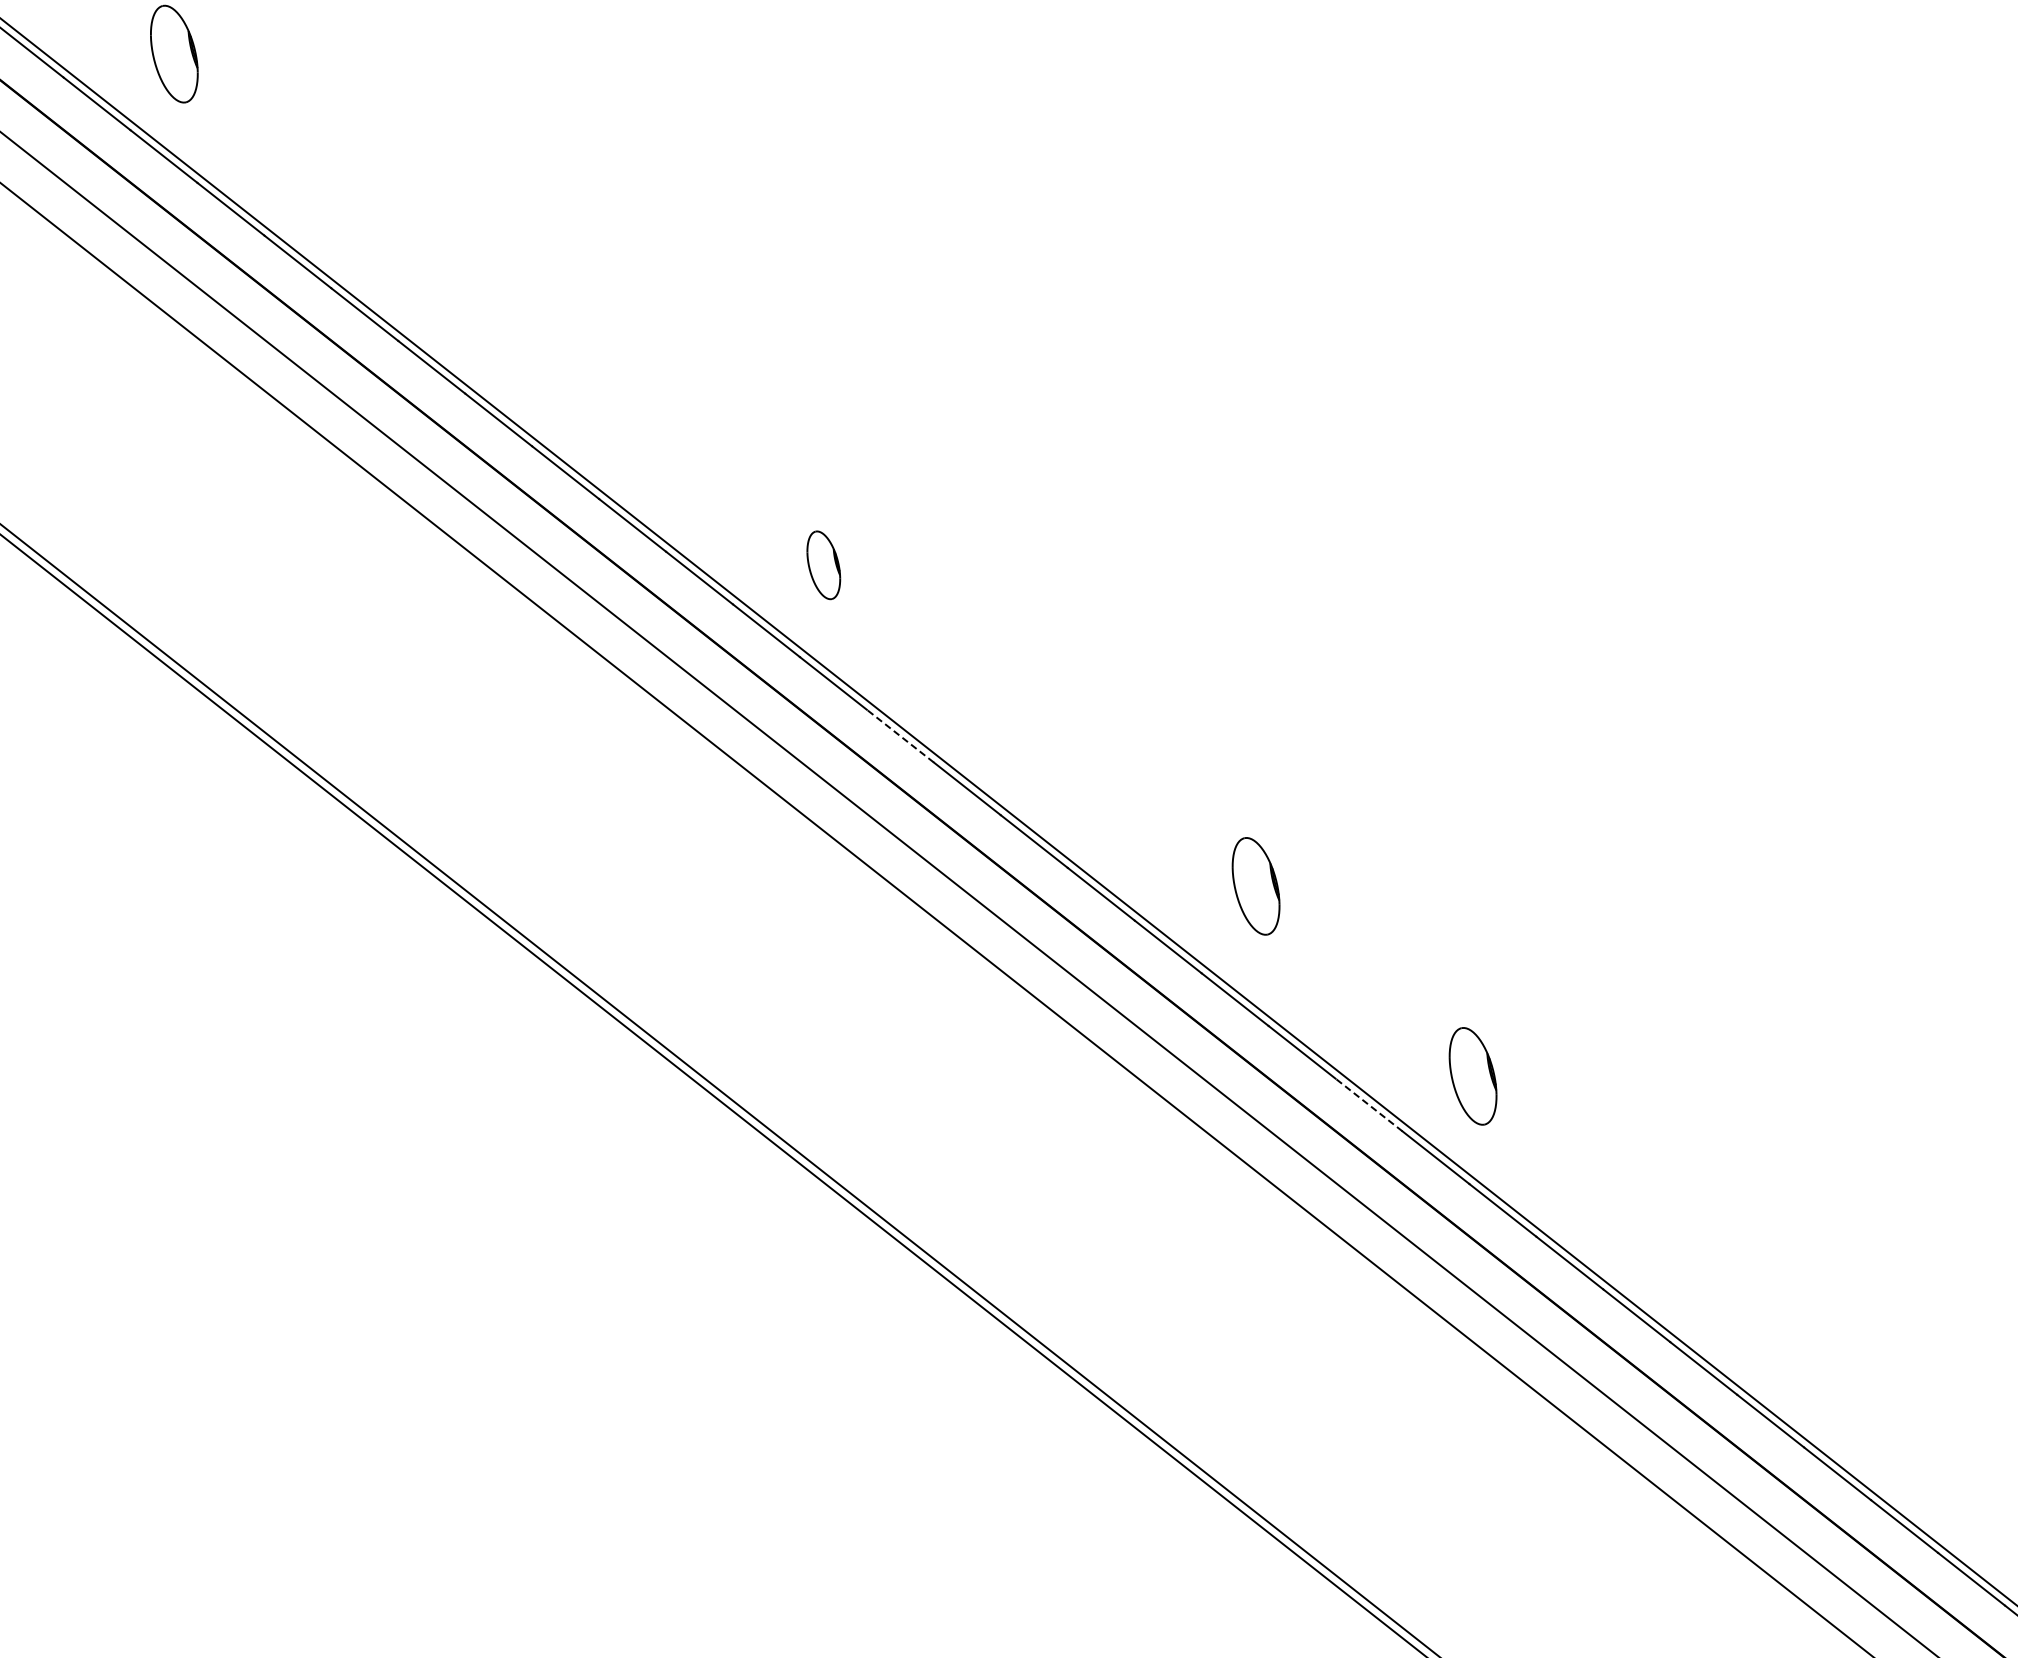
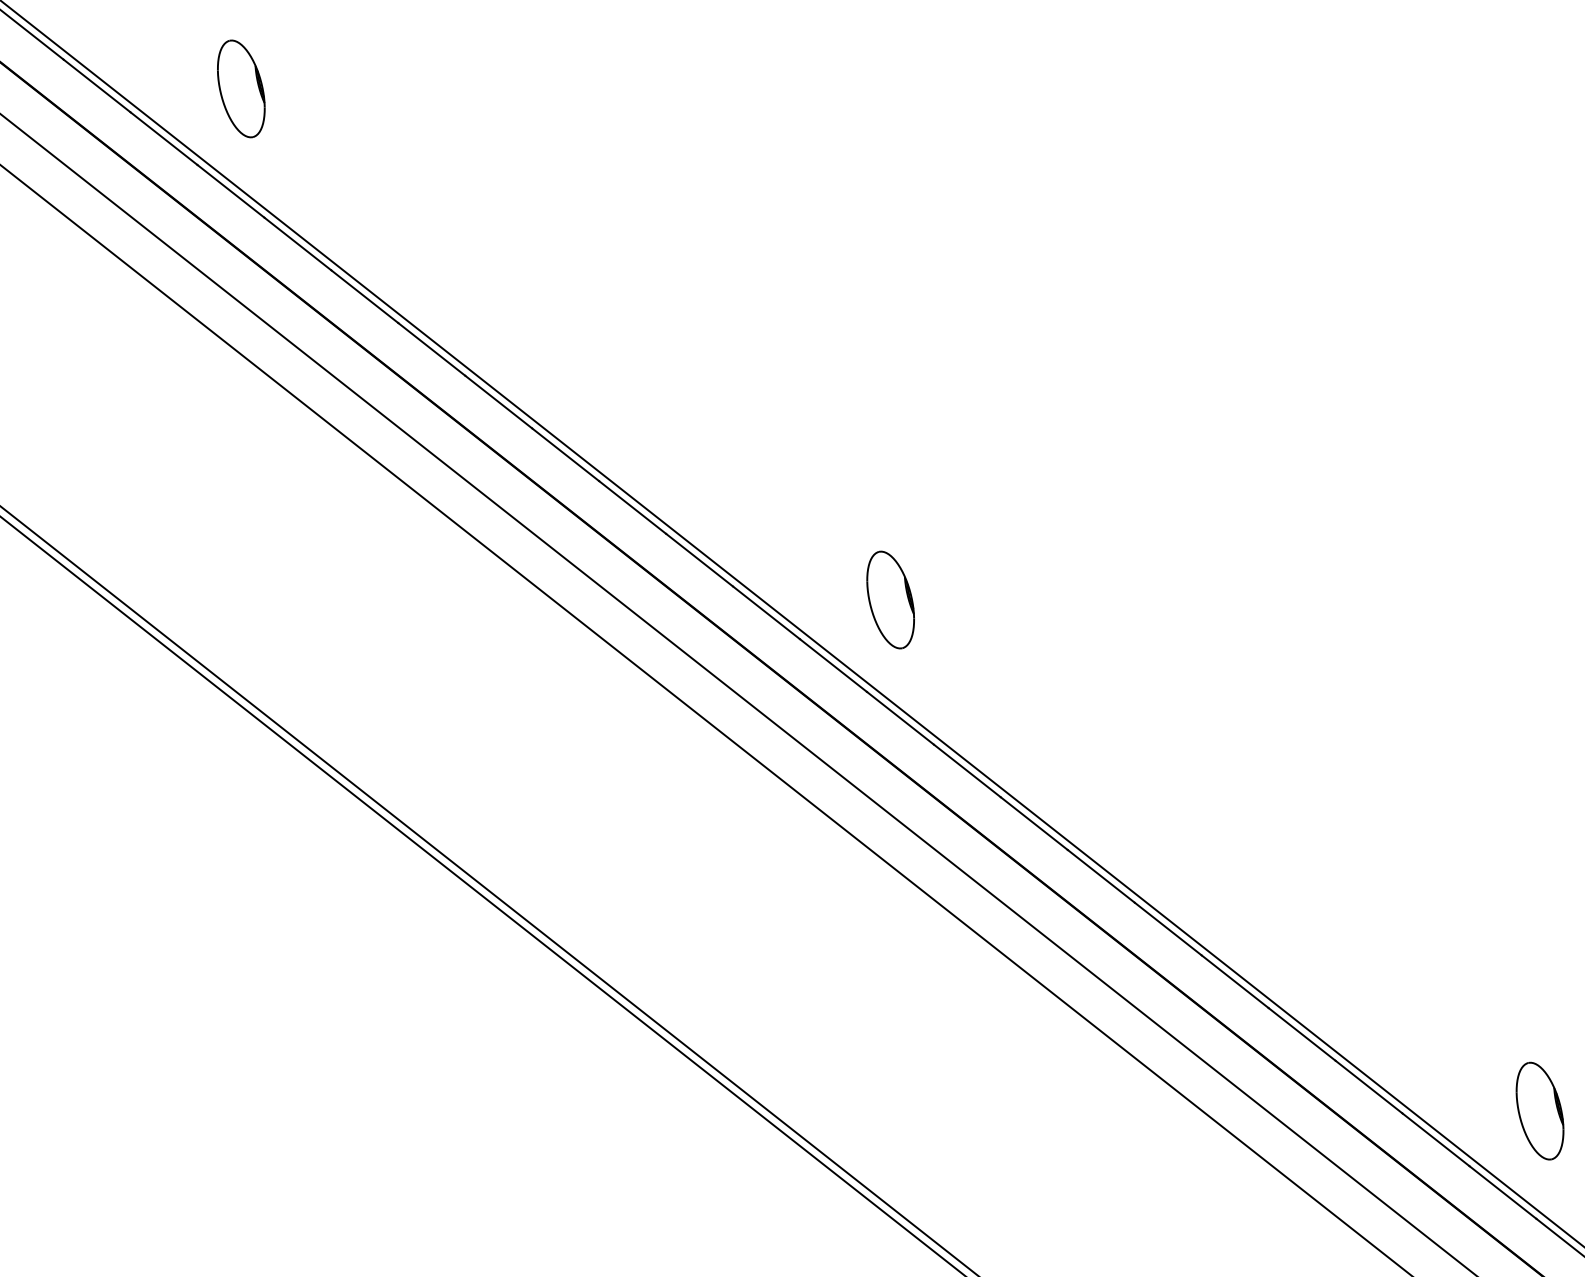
part: (823, 565) -> (890, 600), size x1.43
line: (900, 736) -> (967, 771), dashed -> solid
part: (1255, 886) -> (1322, 921), removed
line: (1369, 1105) -> (1436, 1140), dashed -> solid

